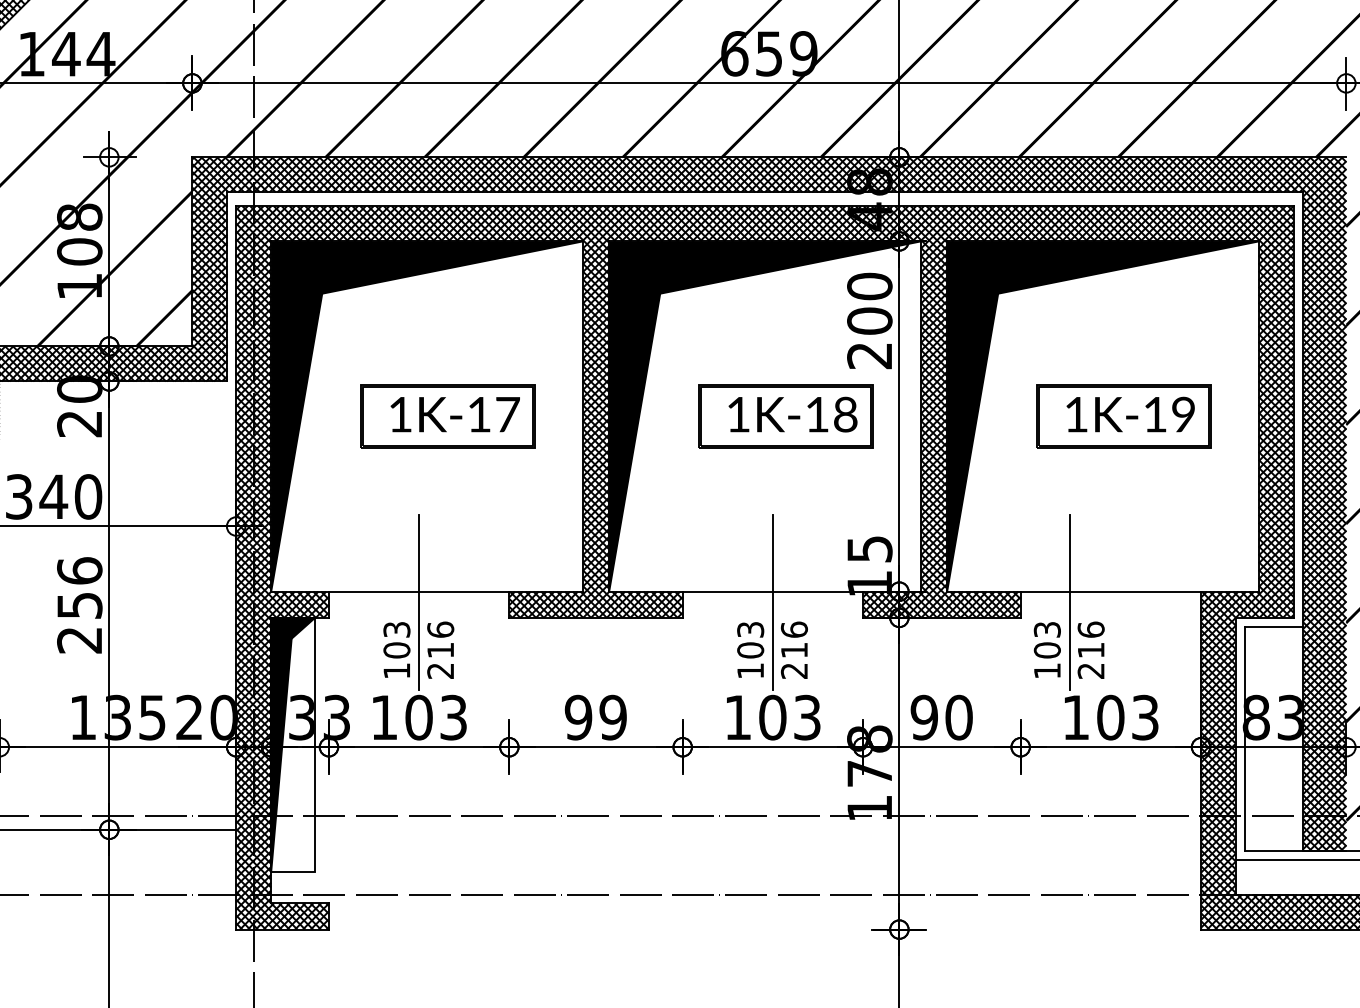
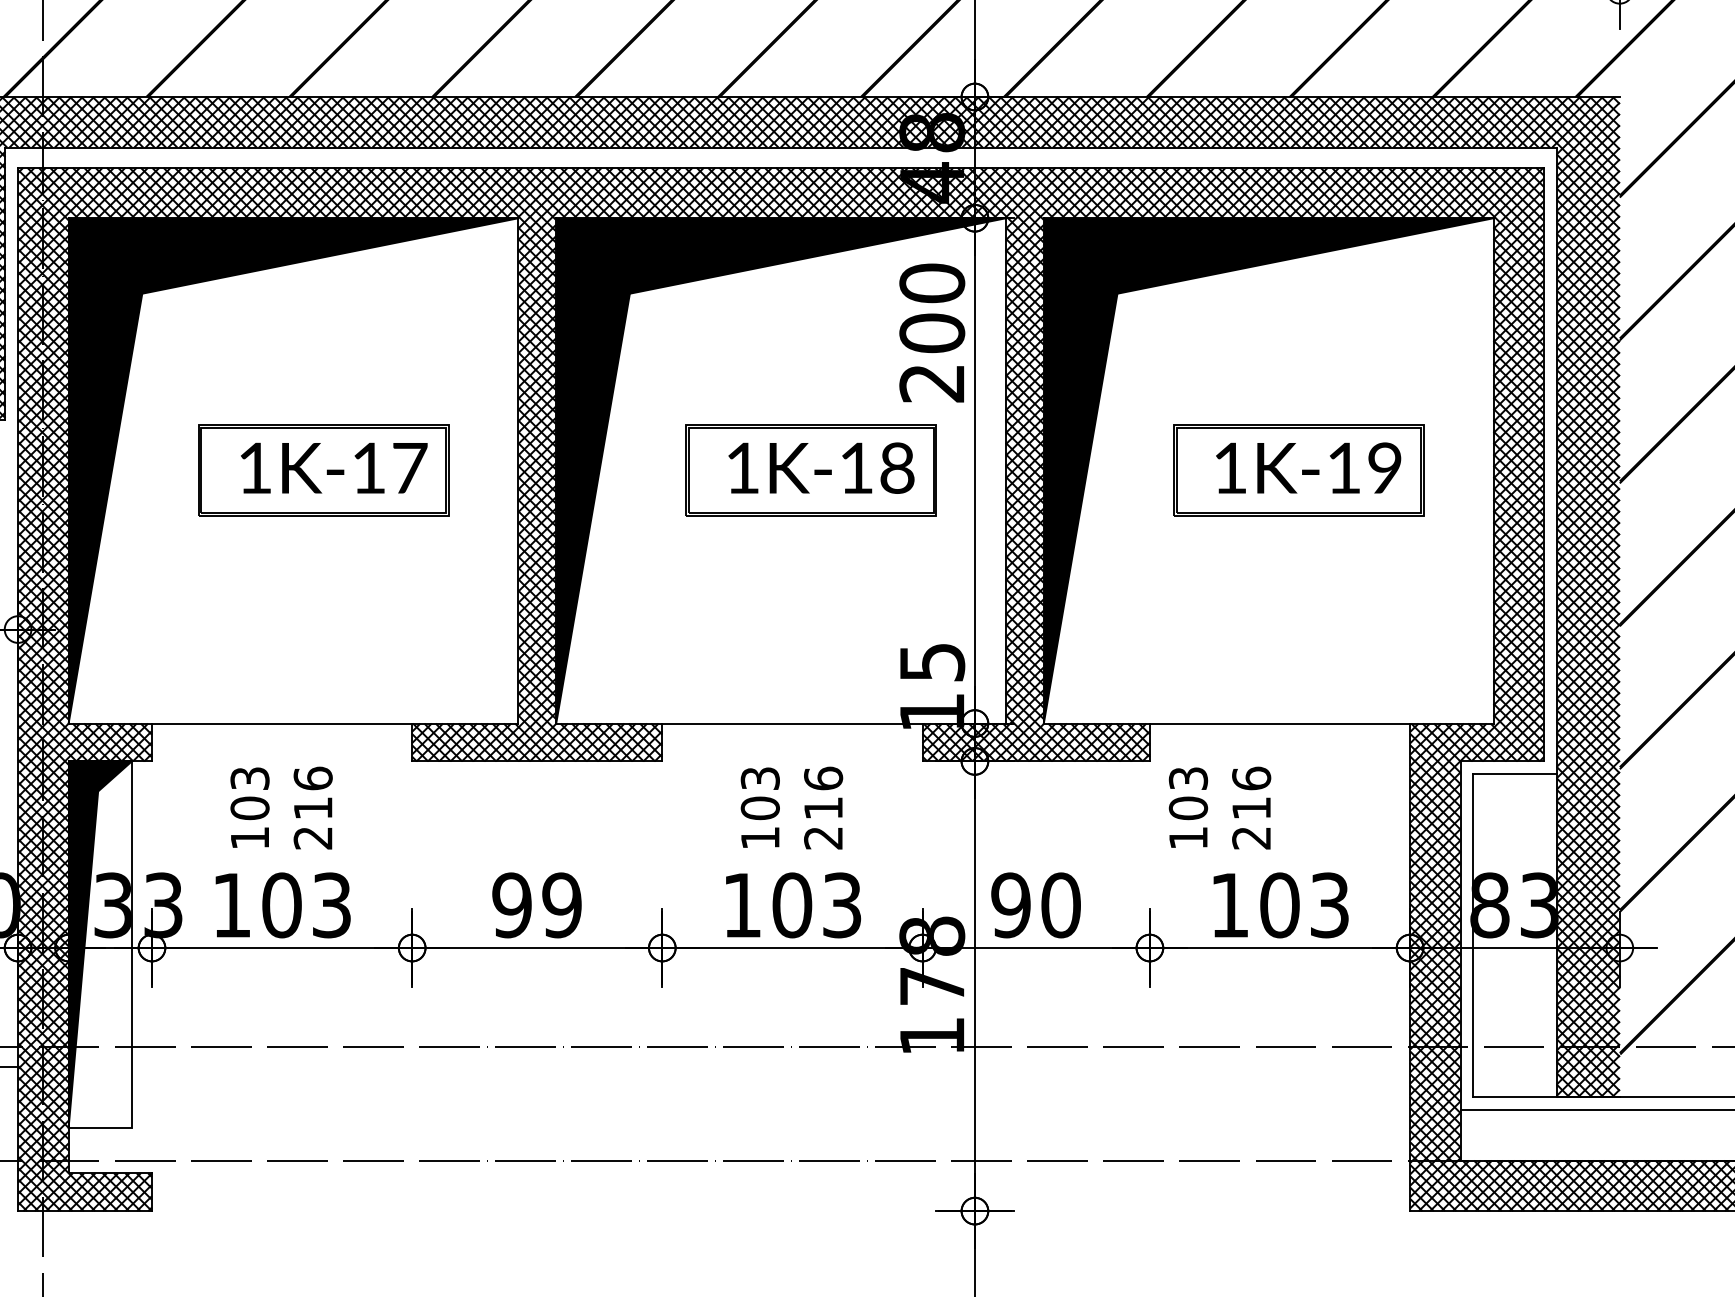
line: (419, 602) -> (282, 739), removed
line: (772, 602) -> (791, 739), removed
line: (1069, 602) -> (1220, 739), removed

